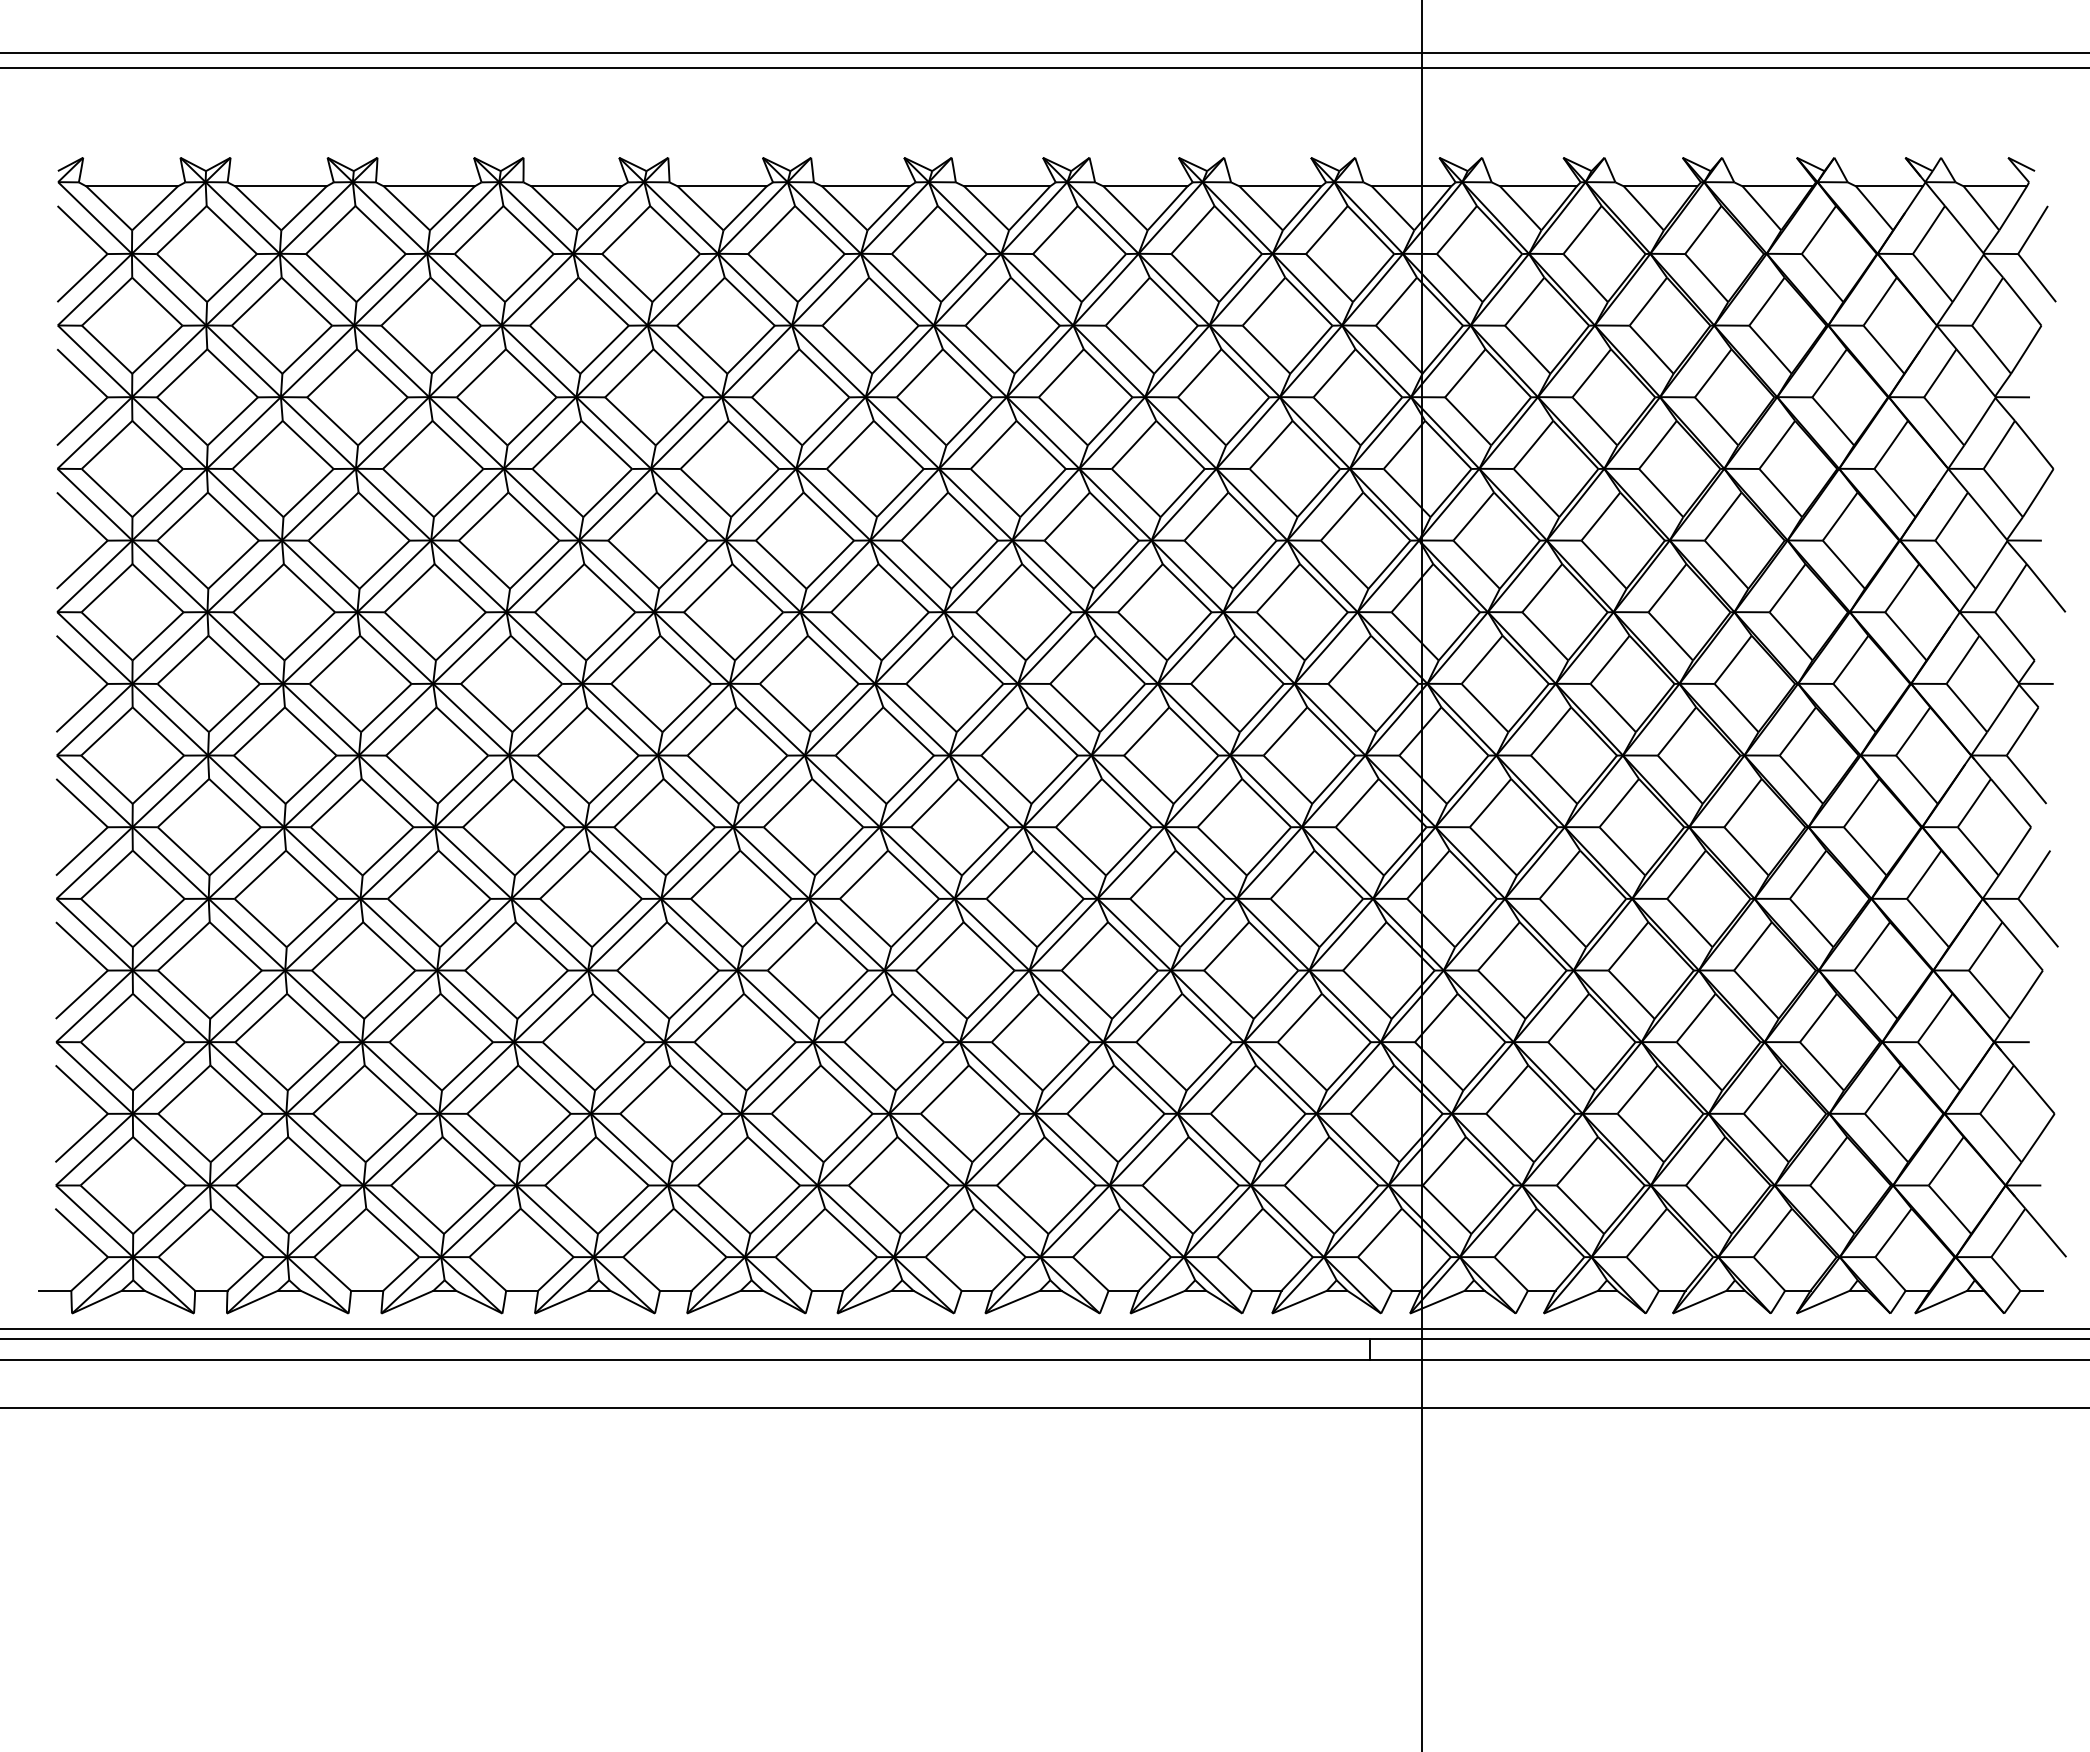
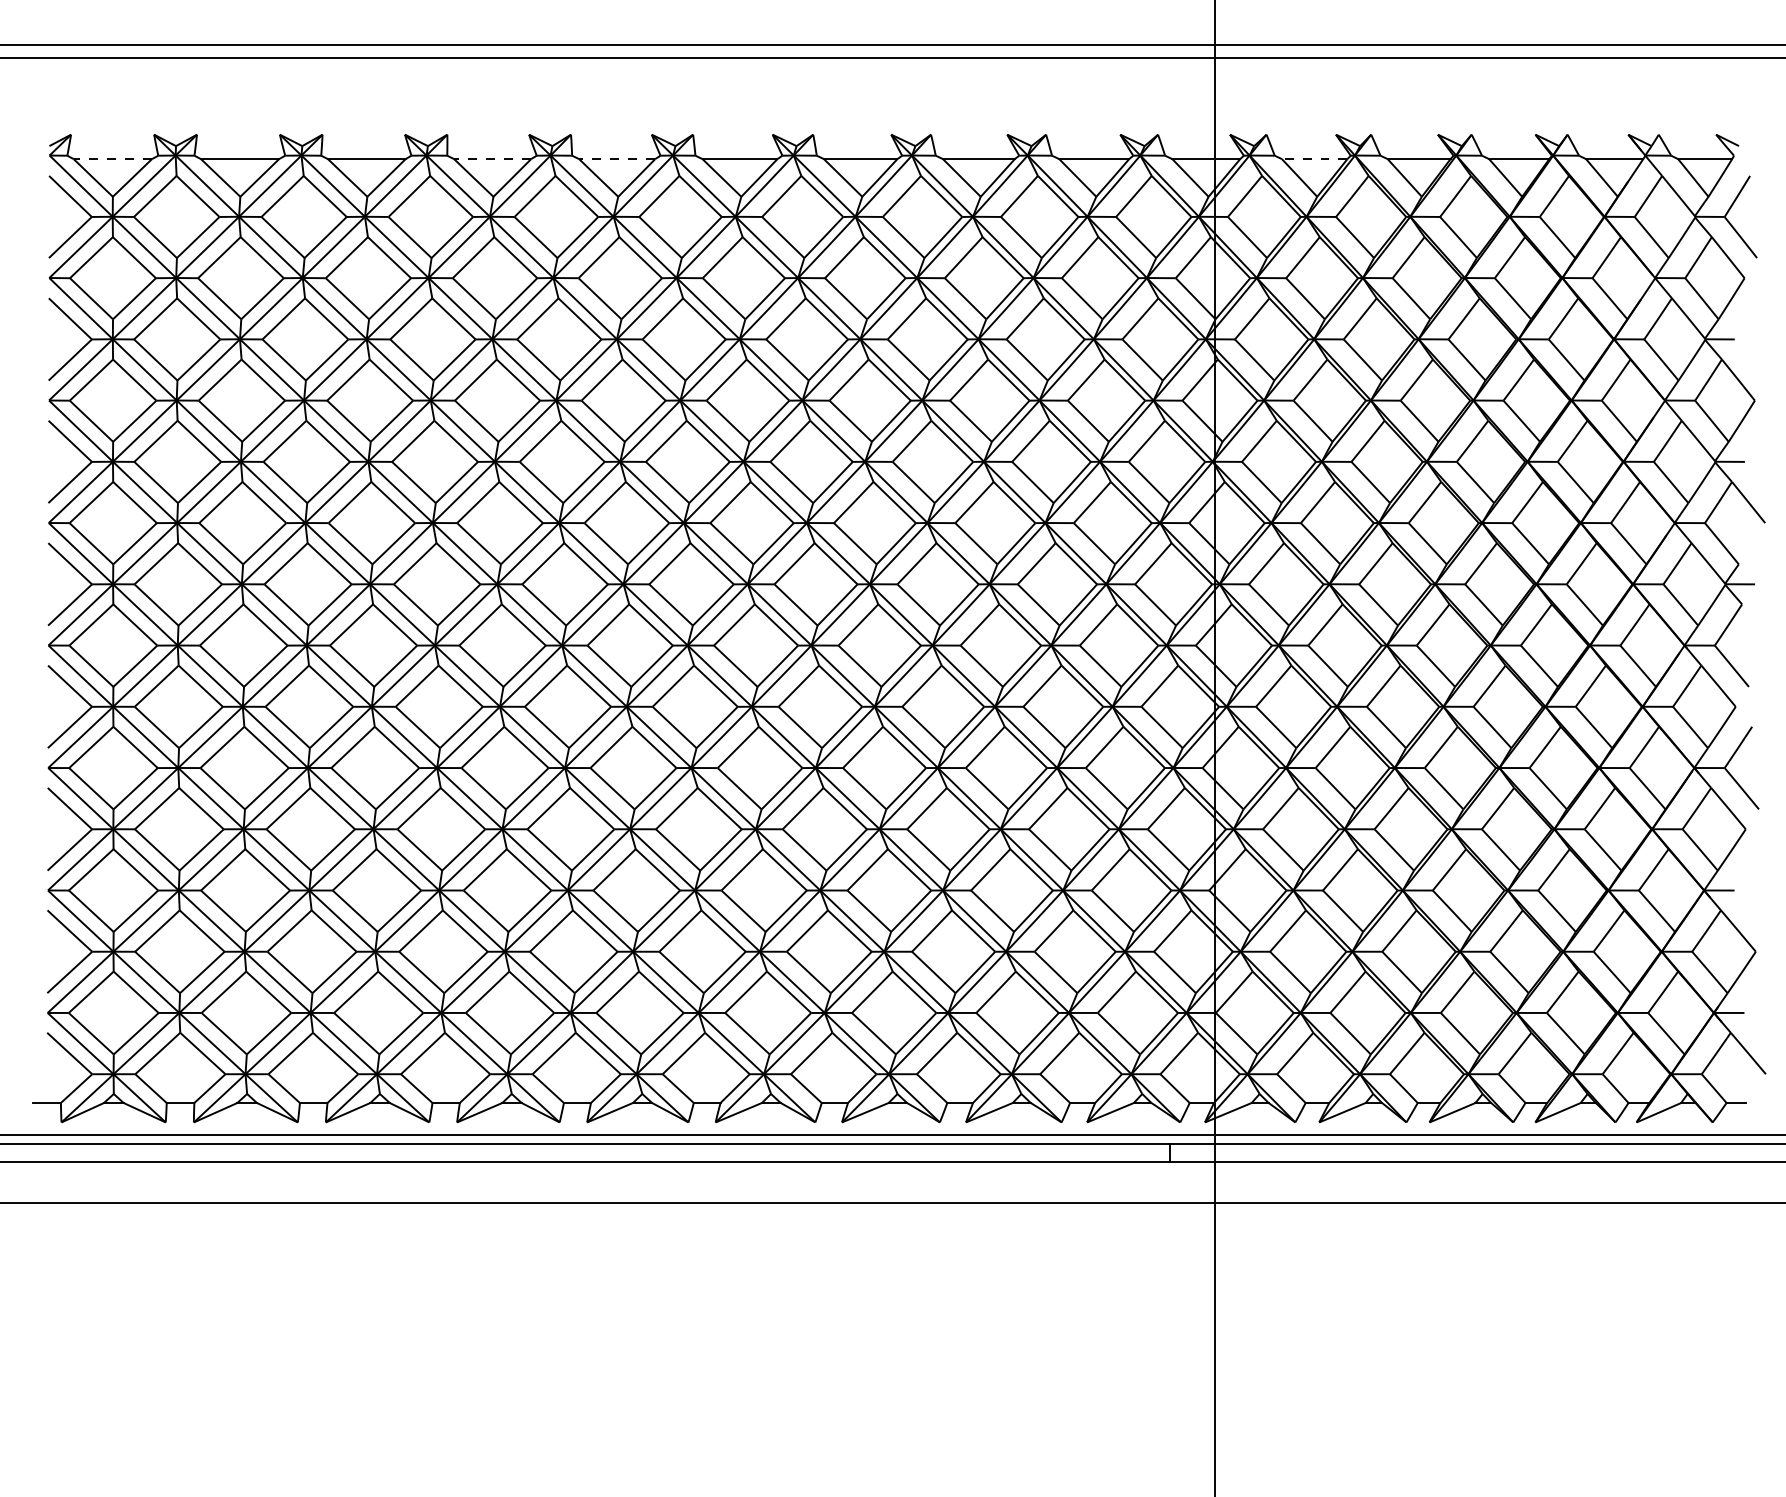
line: (132, 186) -> (113, 159), solid -> dashed
line: (576, 186) -> (492, 159), solid -> dashed
line: (722, 186) -> (617, 159), solid -> dashed
line: (1537, 186) -> (1313, 159), solid -> dashed

